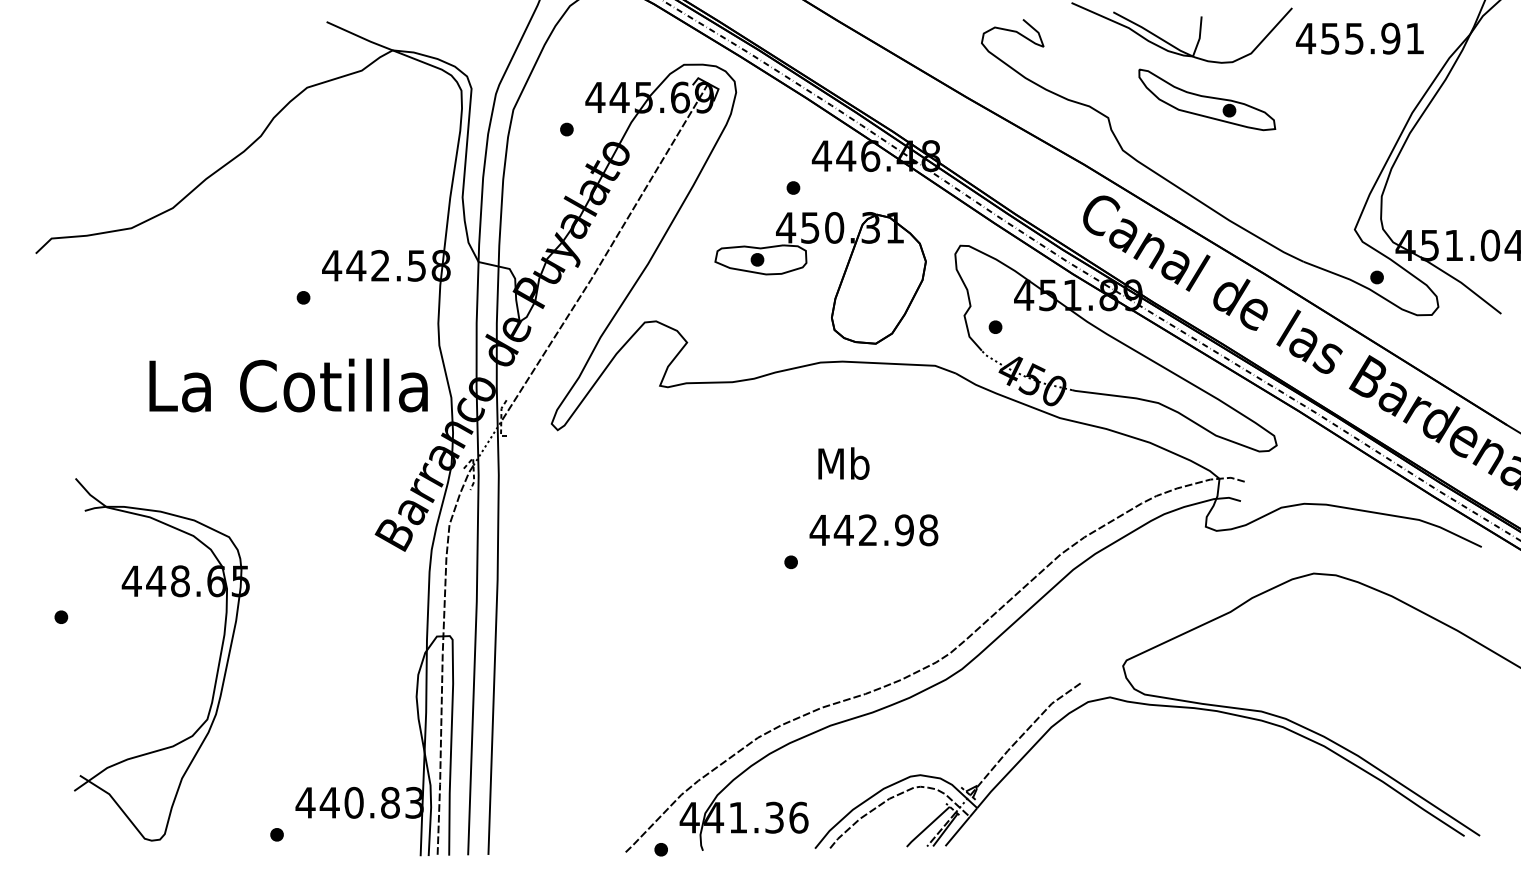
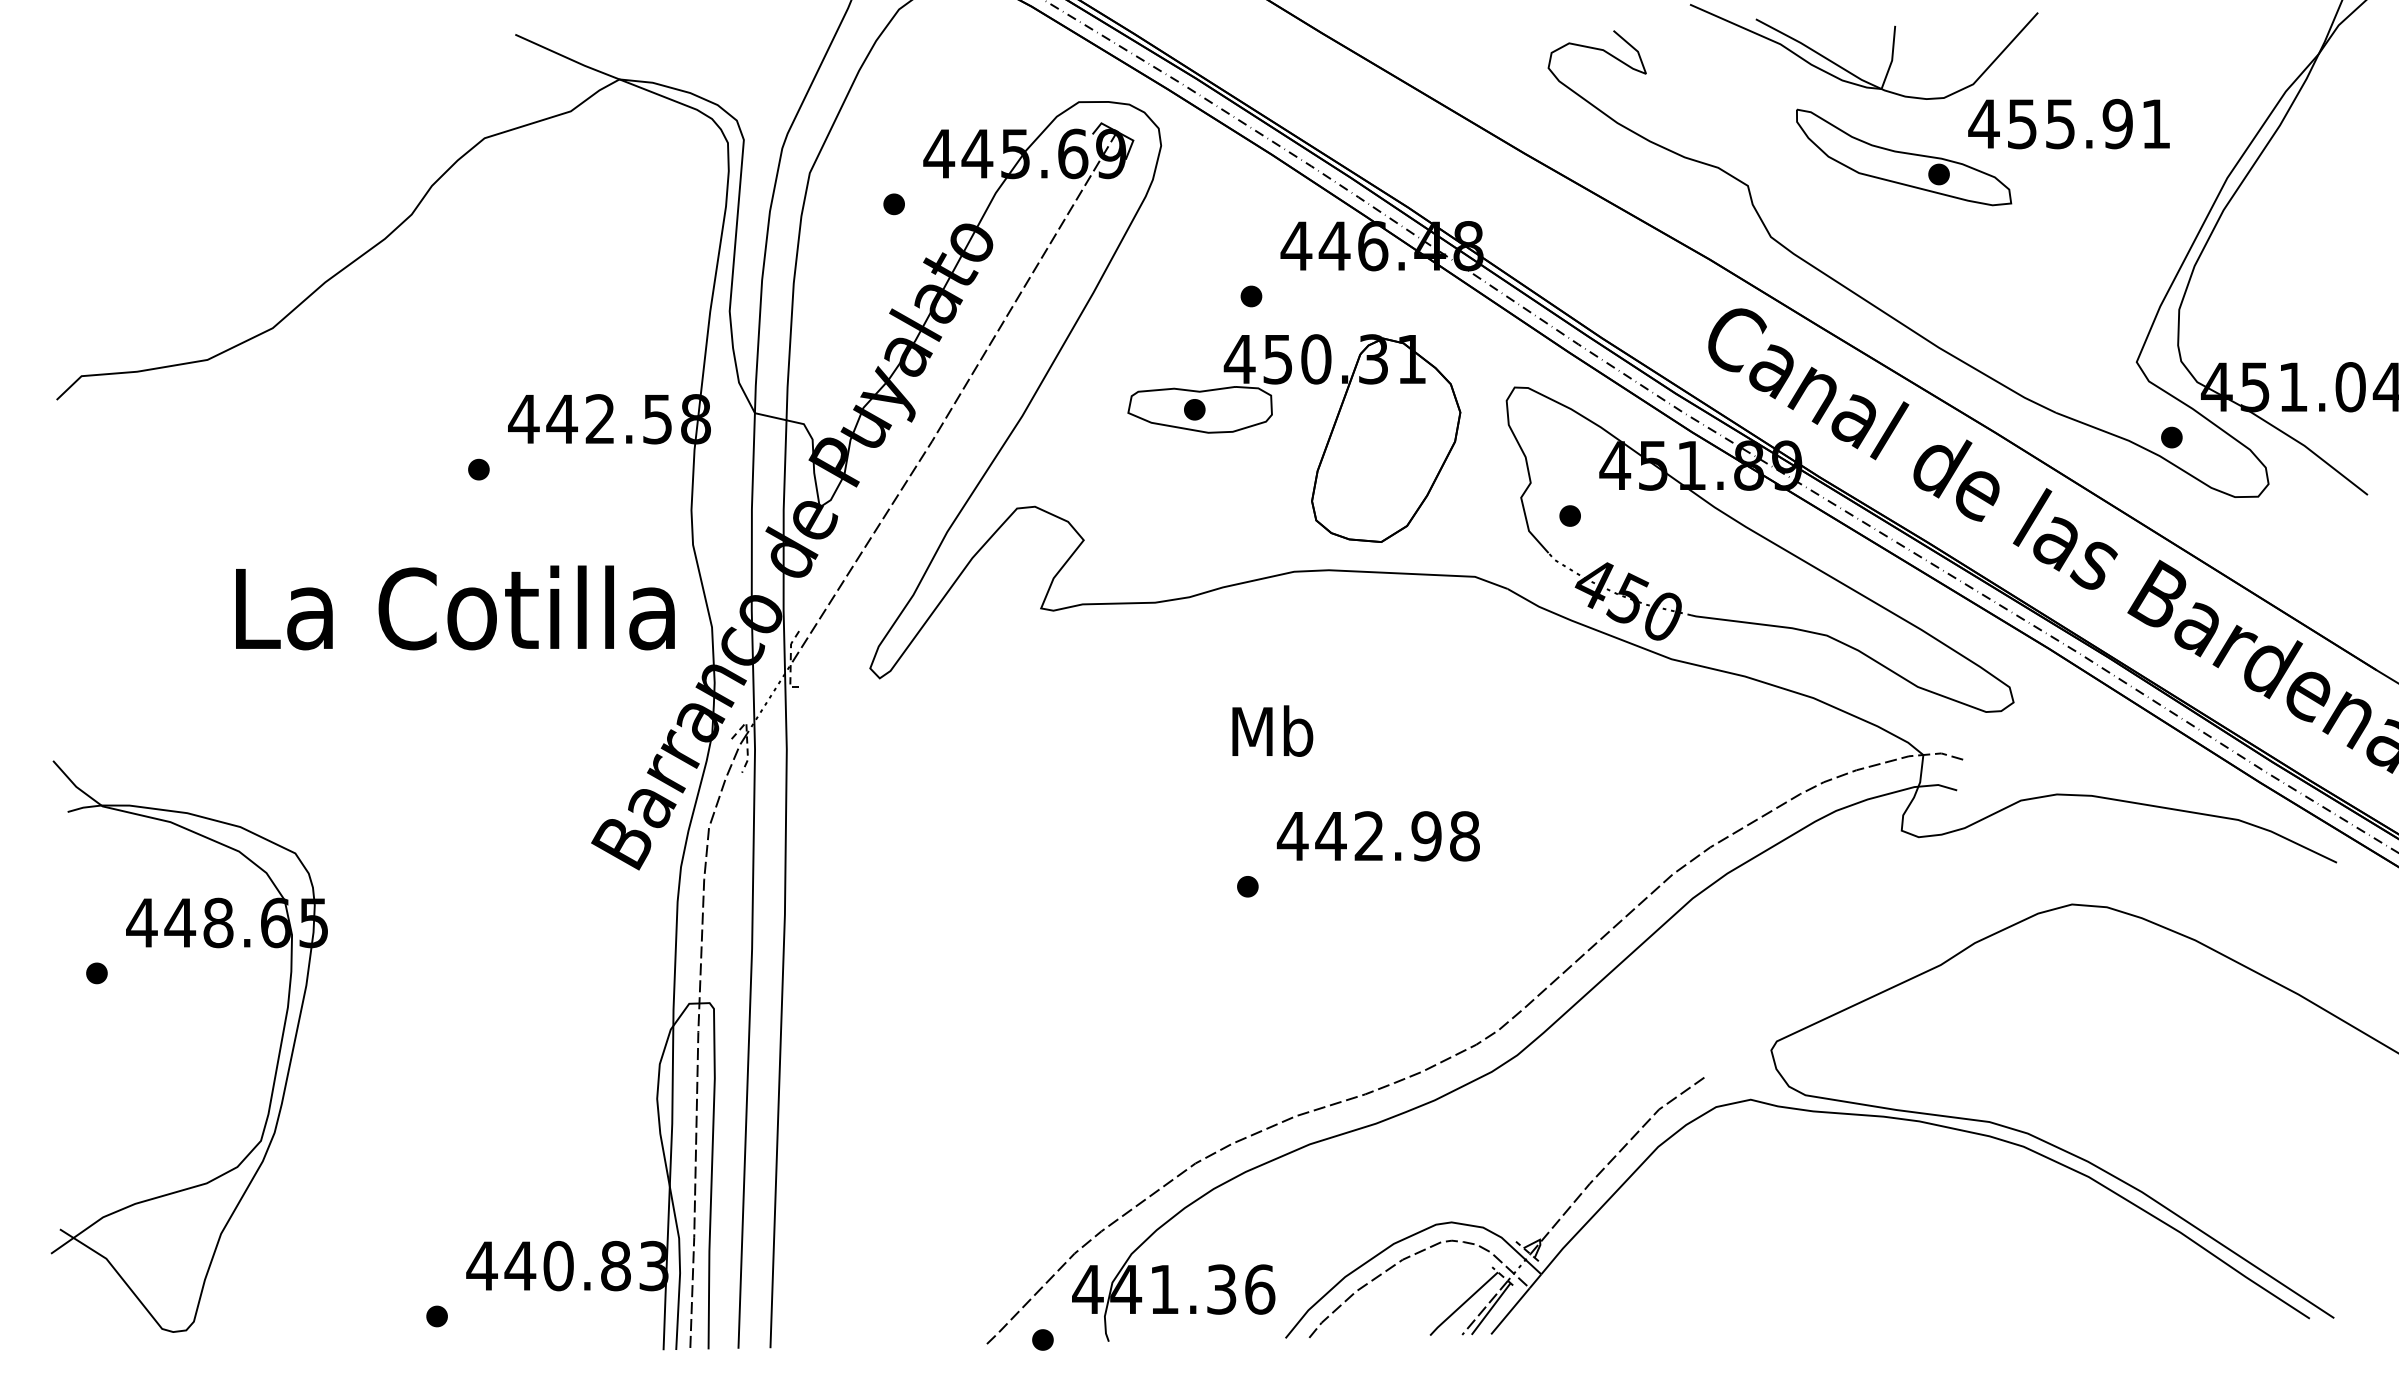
text: (1359, 38) -> (2068, 123), moved
text: (843, 463) -> (1272, 730), moved
part: (216, 671) -> (275, 1065), moved

